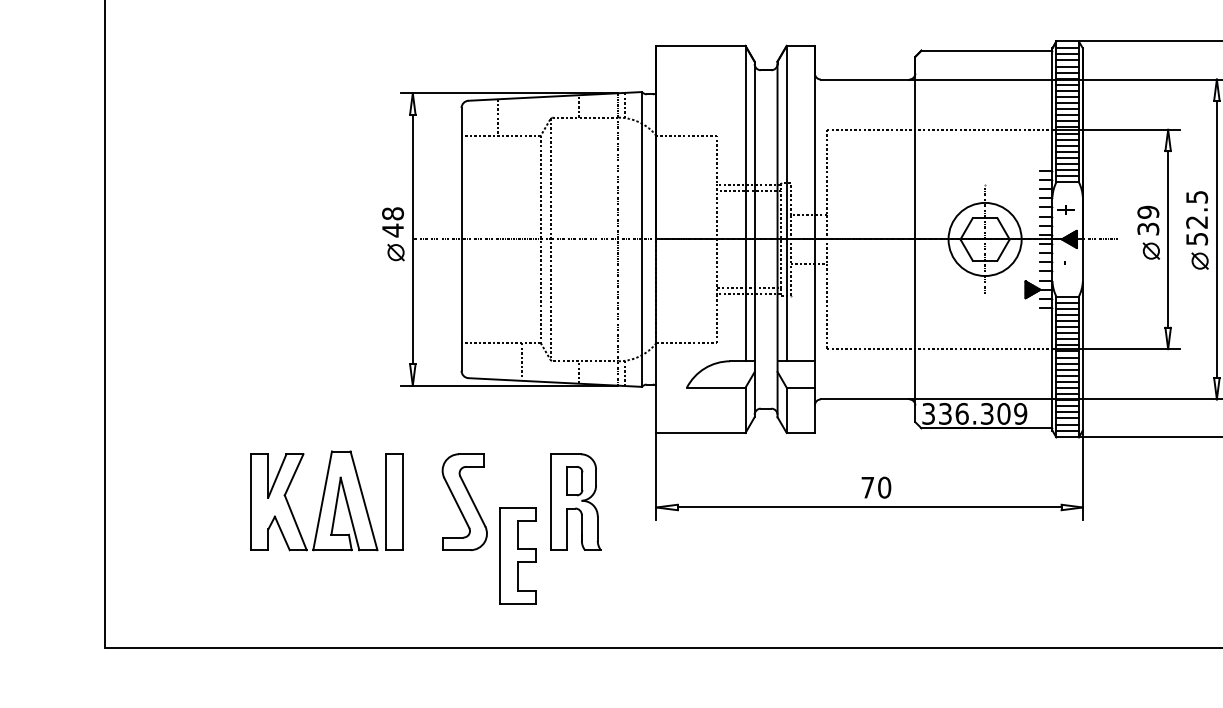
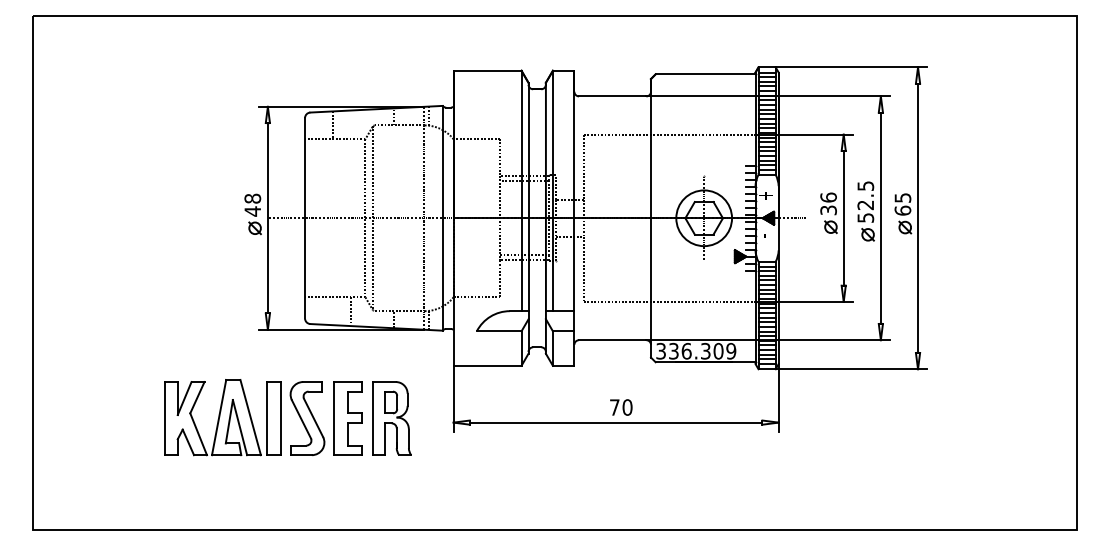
text: (1148, 212) -> (828, 197), 39 -> 36
part: (327, 500) -> (222, 417), moved
part: (517, 555) -> (347, 418), moved

